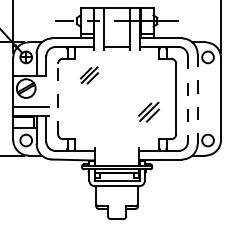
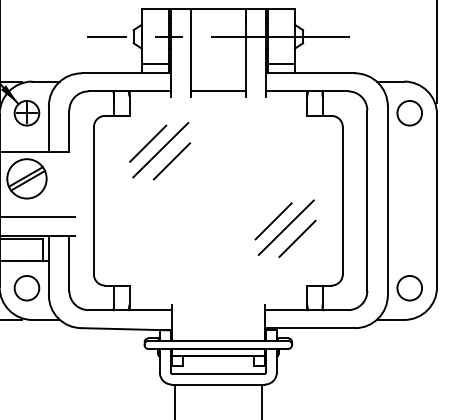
part: (89, 75) -> (160, 151), size x1.67
line: (58, 98) -> (94, 199), dashed -> solid
line: (187, 98) -> (366, 199), dashed -> solid
line: (197, 98) -> (387, 199), dashed -> solid
part: (148, 111) -> (284, 227), size x1.43

